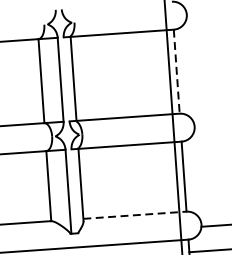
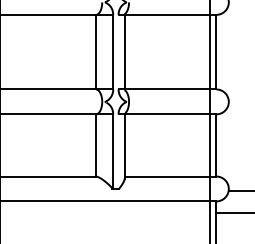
line: (176, 72) -> (216, 52), dashed -> solid
line: (134, 215) -> (170, 176), dashed -> solid

